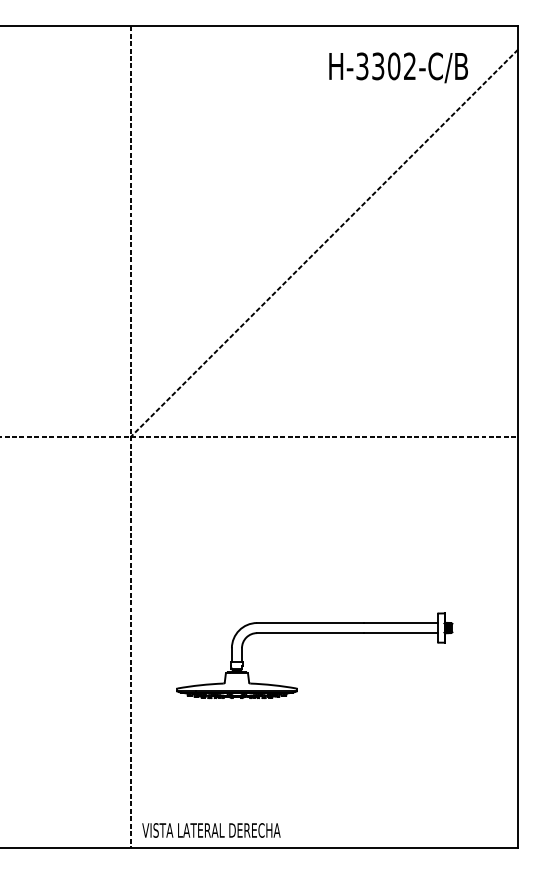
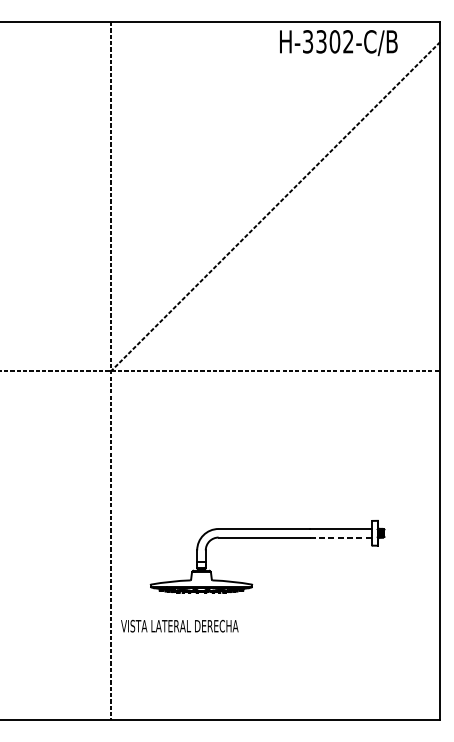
text: (398, 67) -> (338, 42), moved
line: (401, 633) -> (341, 537), solid -> dashed
text: (211, 830) -> (179, 626), moved

